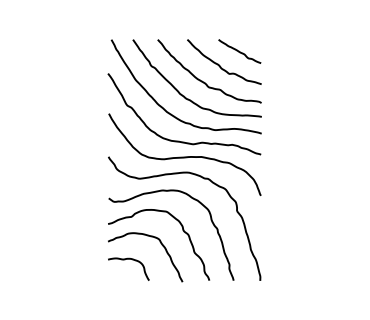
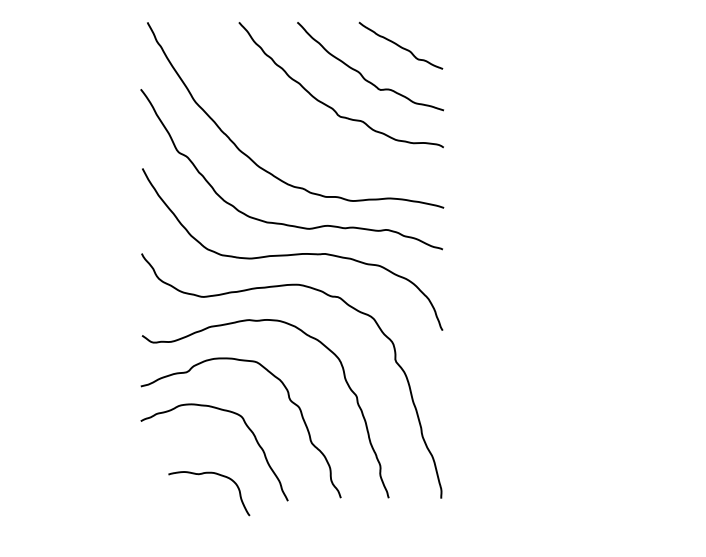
curve: (184, 95) -> (291, 132), removed
curve: (125, 260) -> (202, 476), moved

